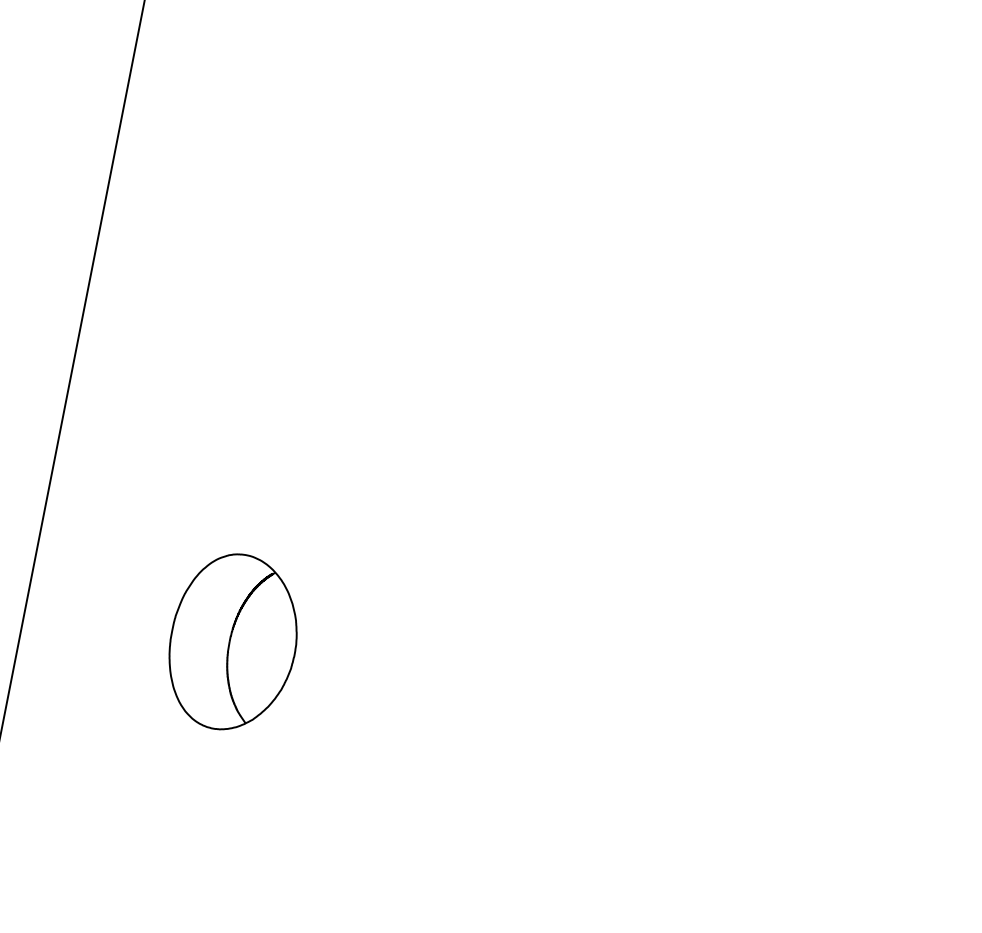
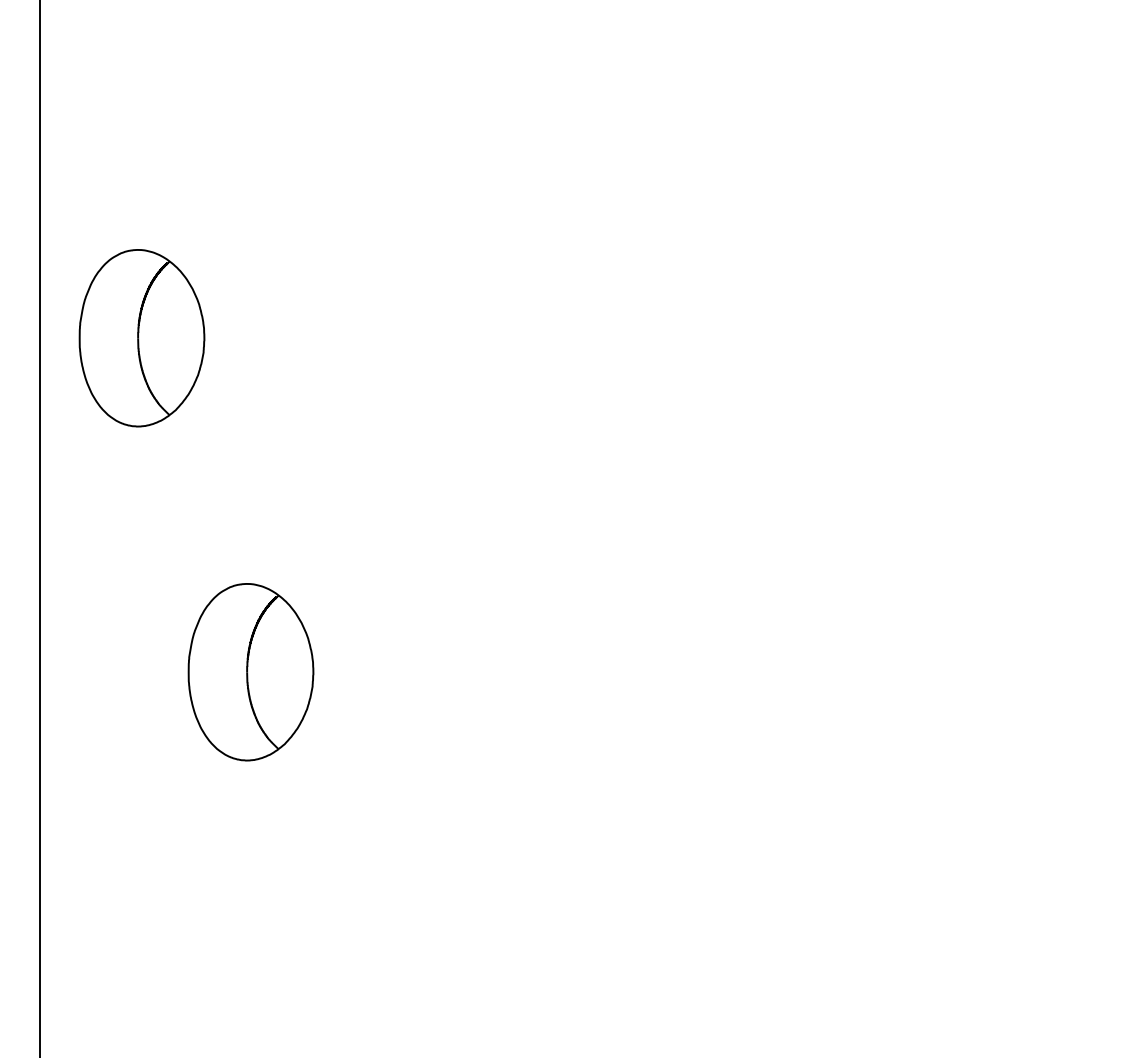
part: (190, 294) -> (141, 338), added

